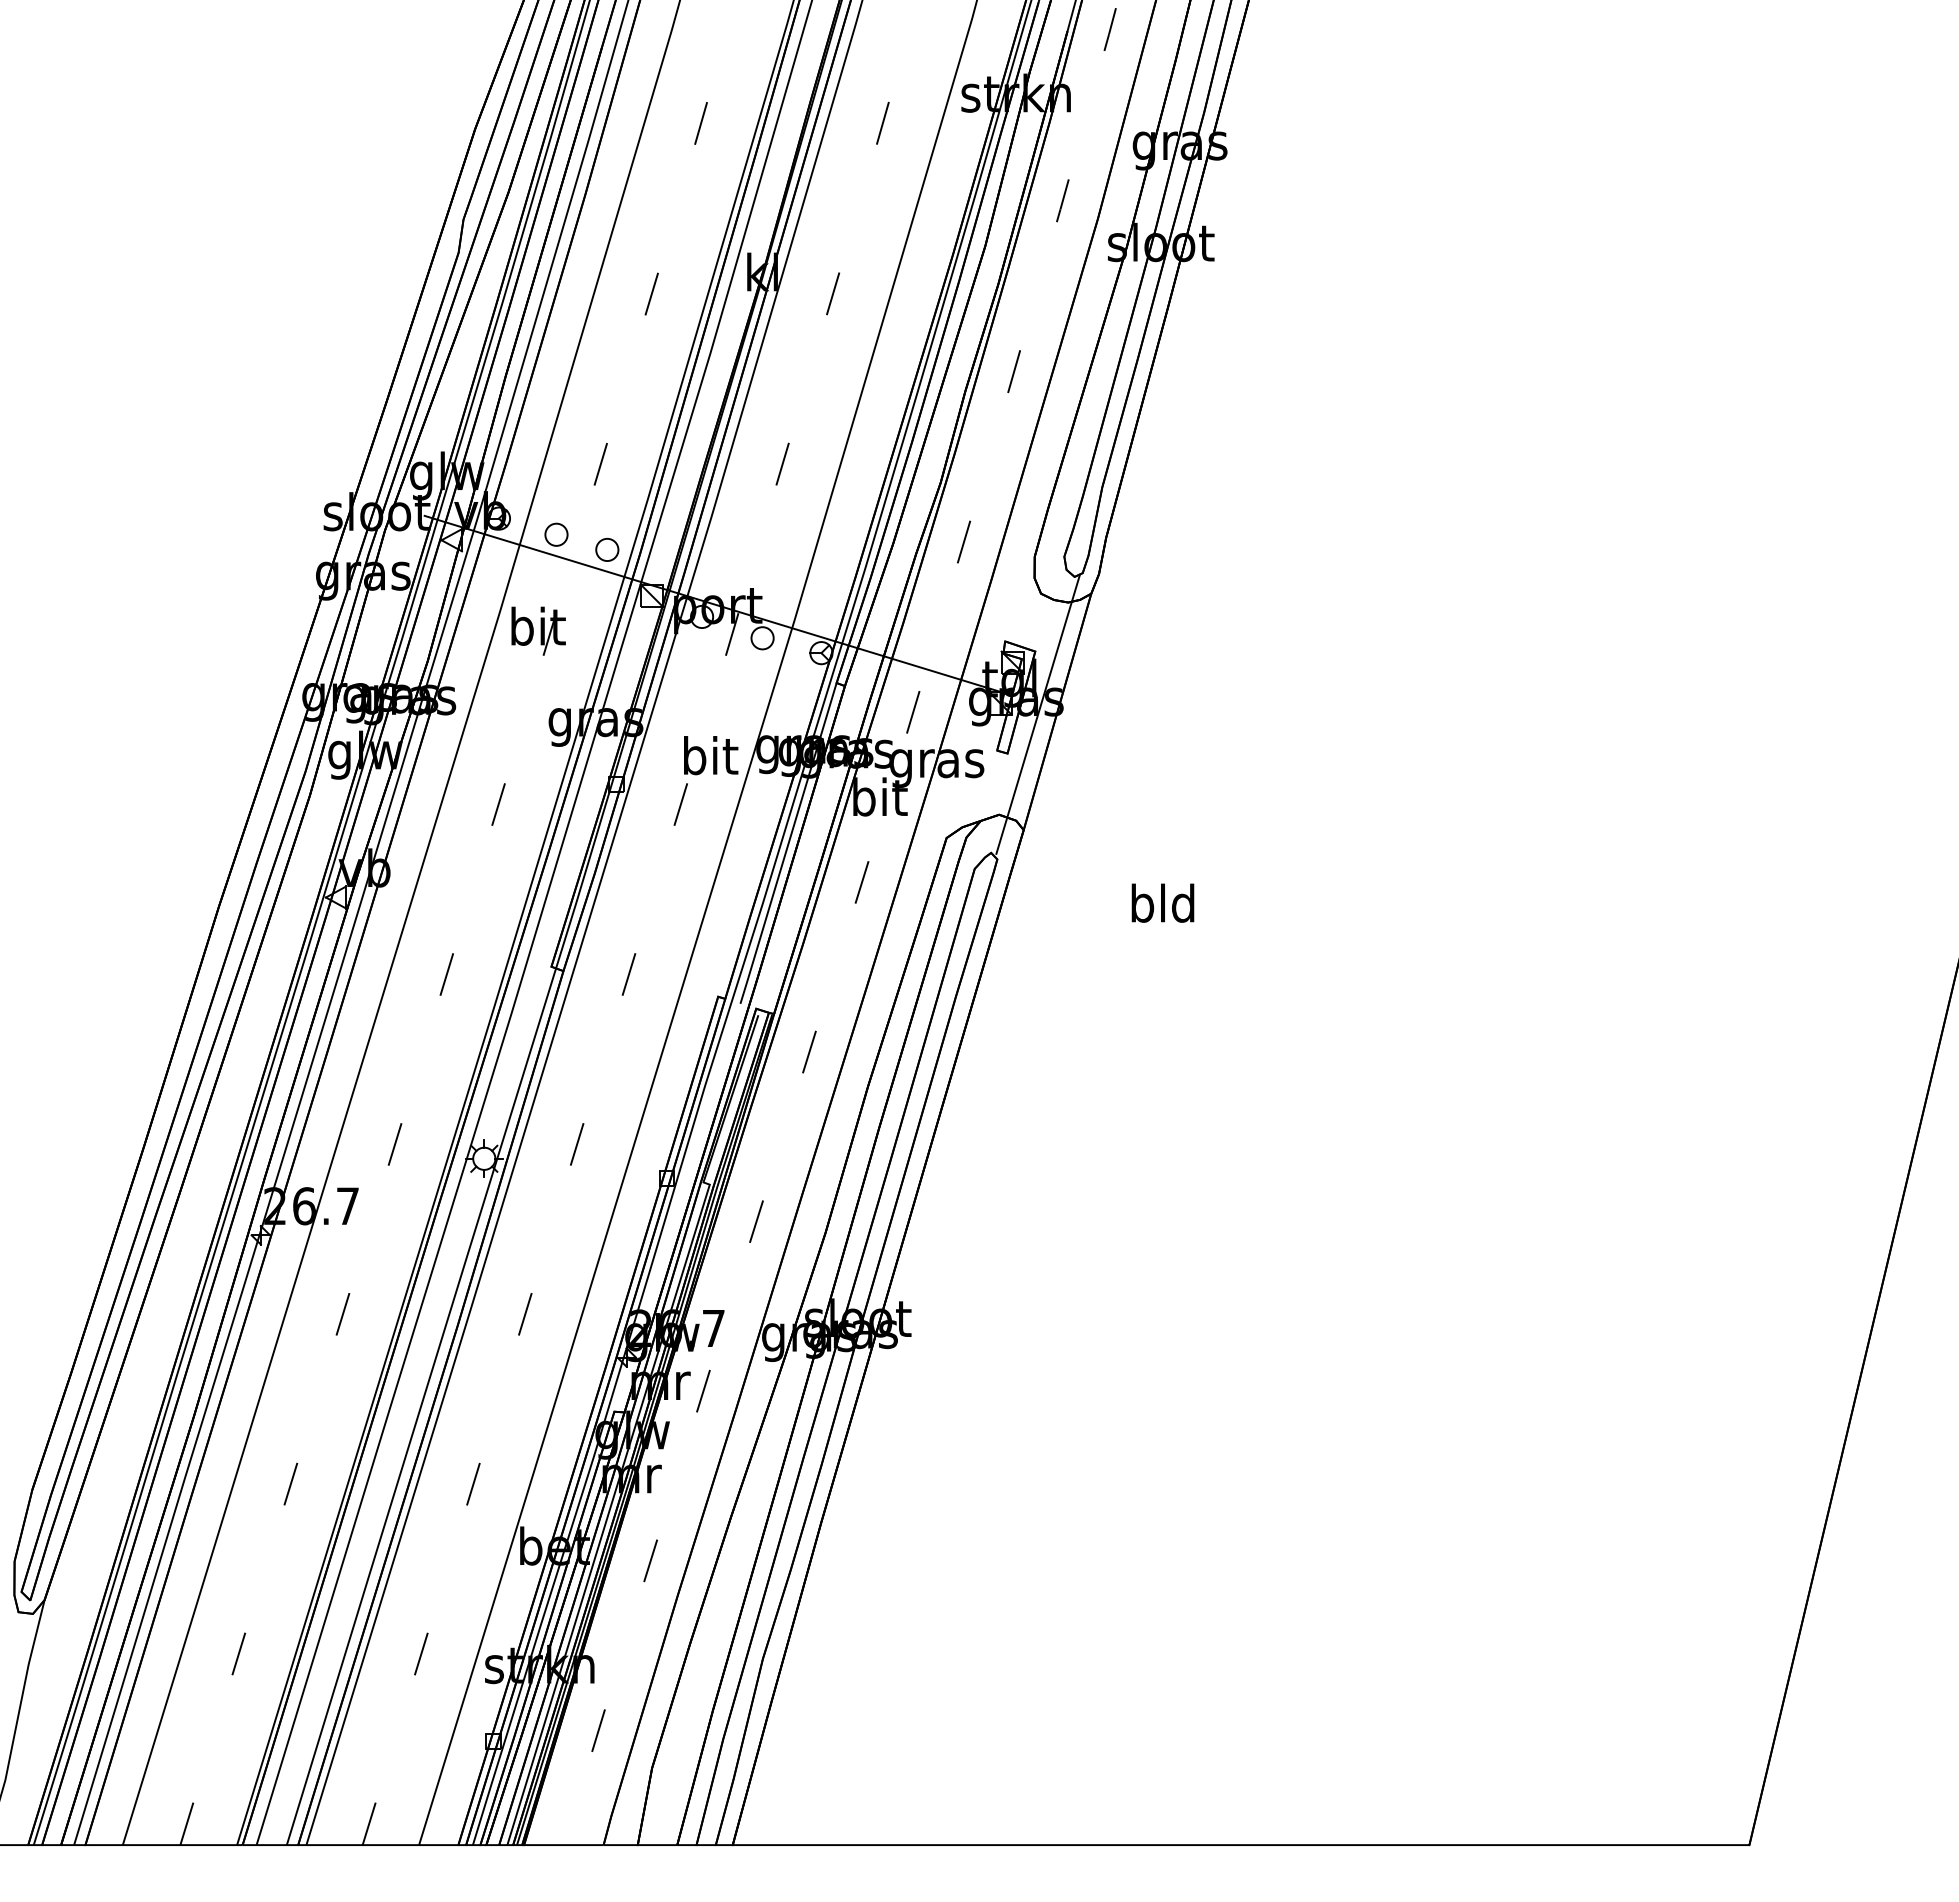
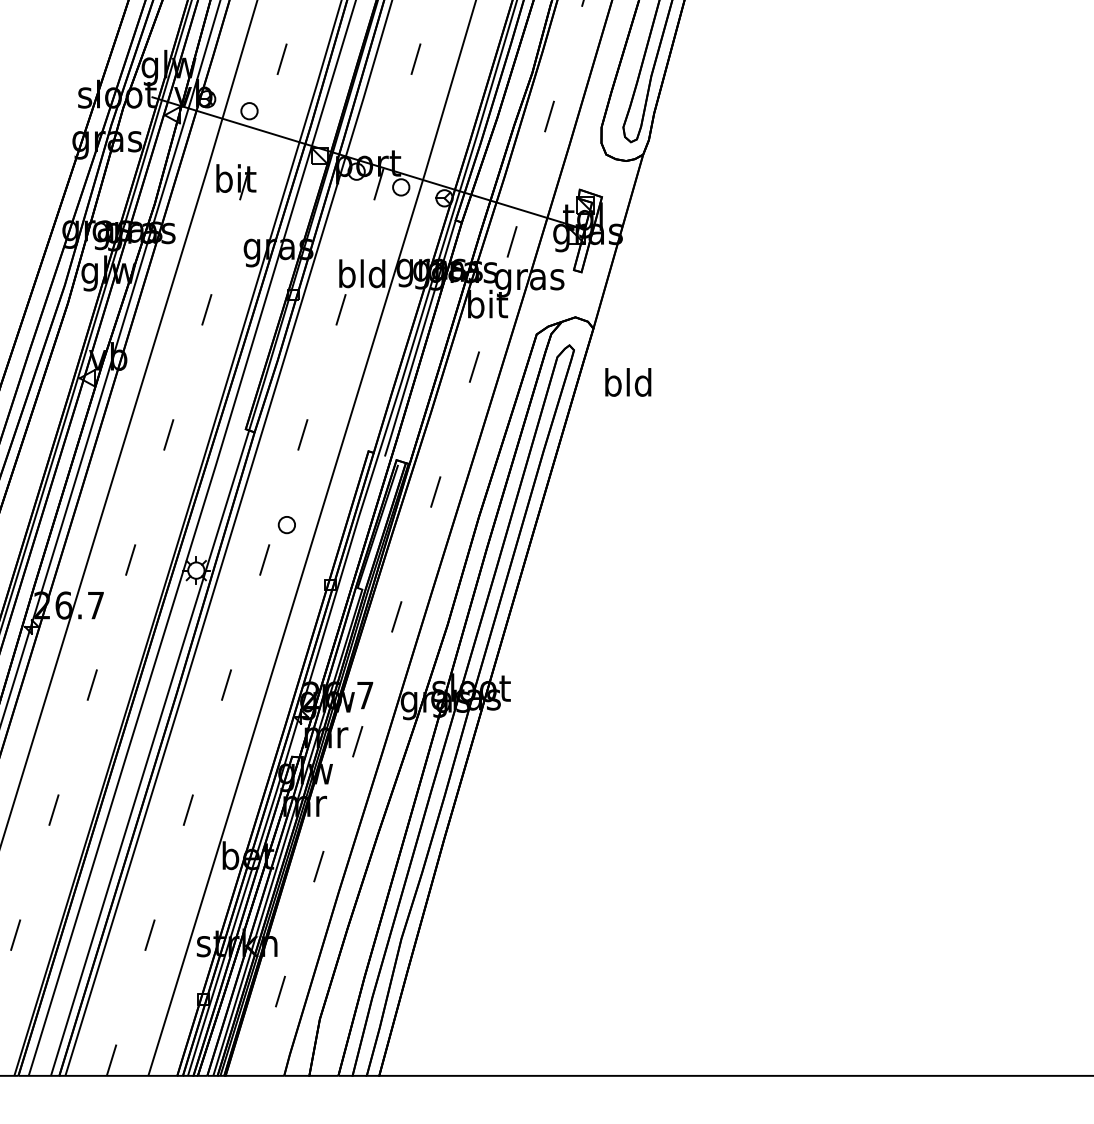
part: (607, 549) -> (287, 524), moved
line: (1037, 714) -> (603, 243), removed
text: (709, 755) -> (362, 273), bit -> bld
text: (1162, 902) -> (627, 381), moved

